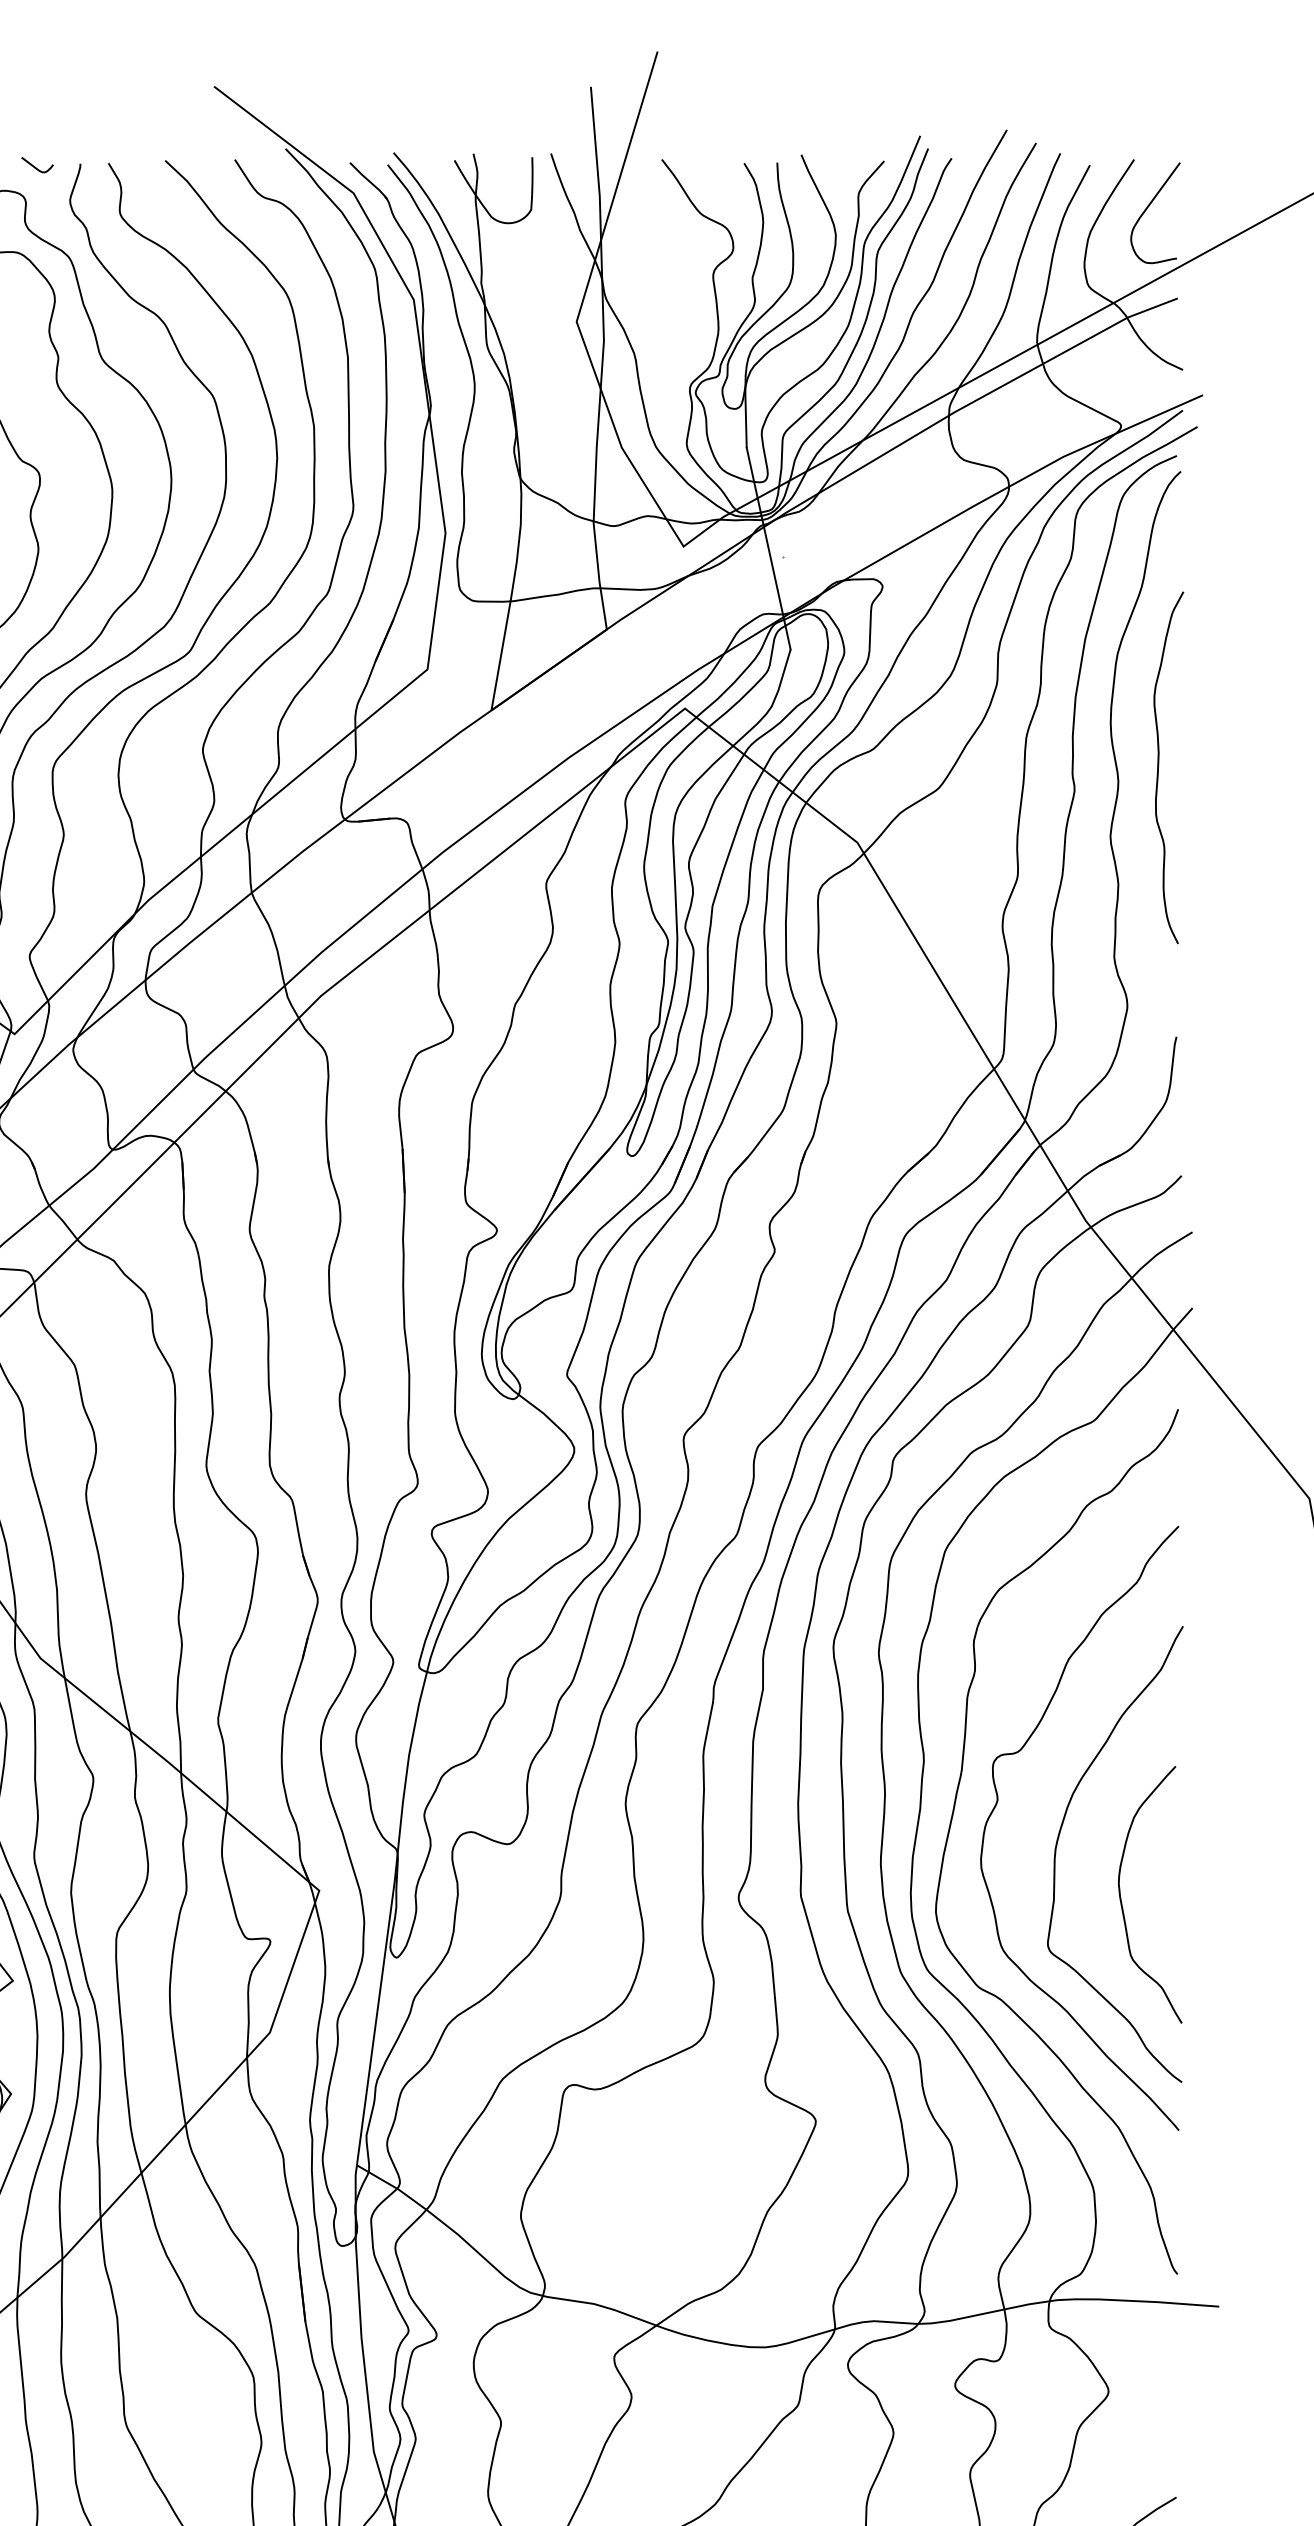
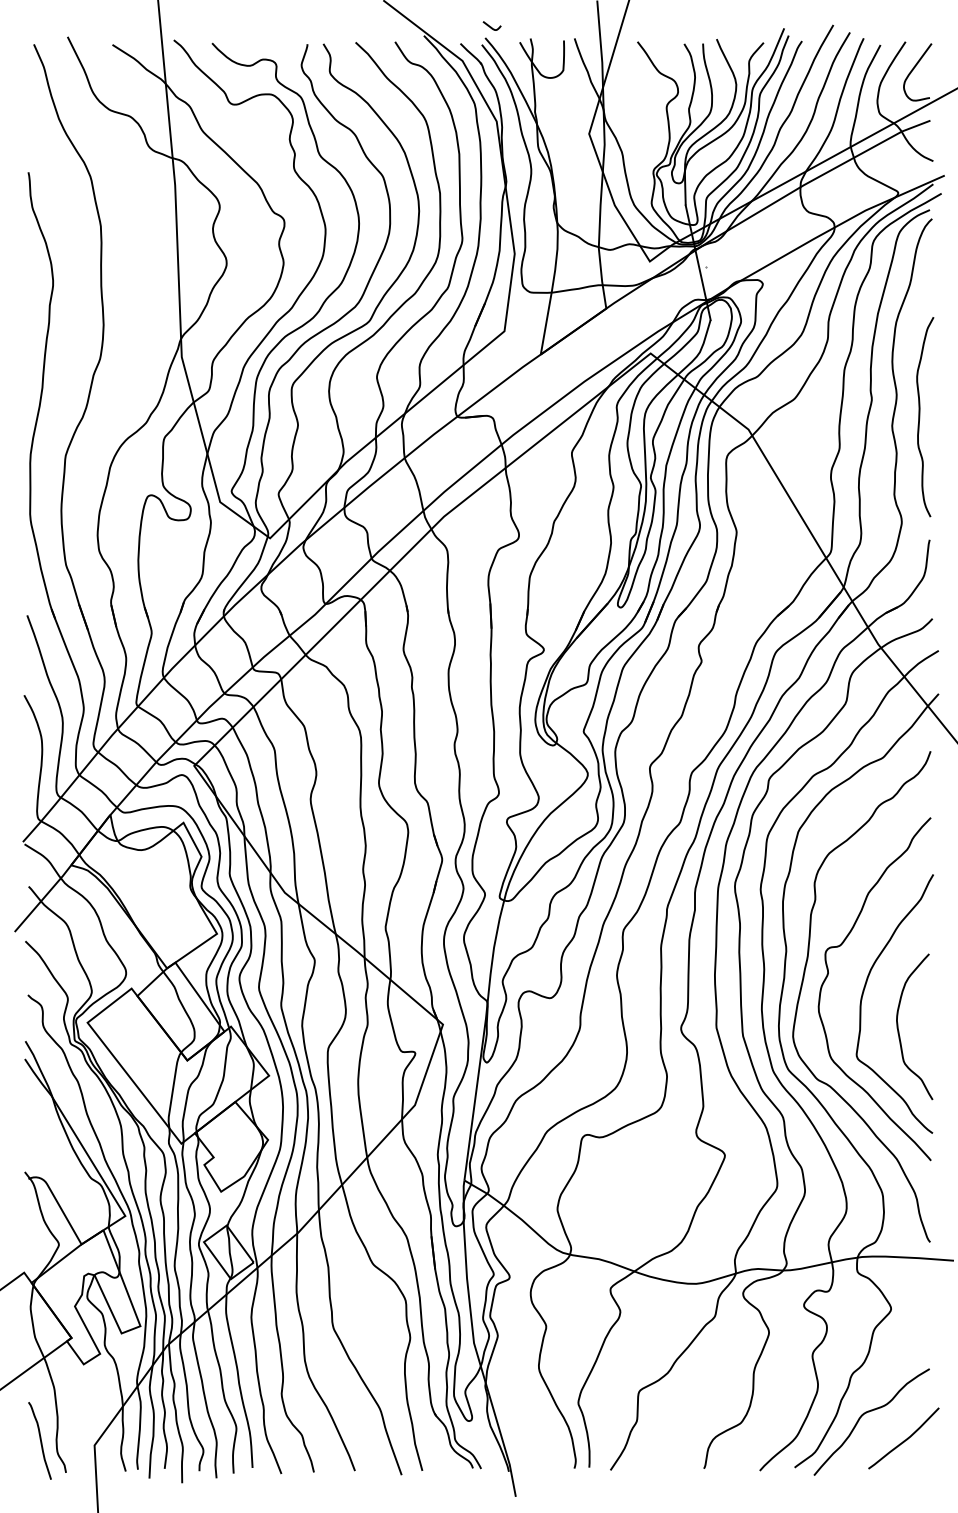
curve: (36, 166) -> (491, 26), moved
curve: (1160, 768) -> (920, 417), moved

